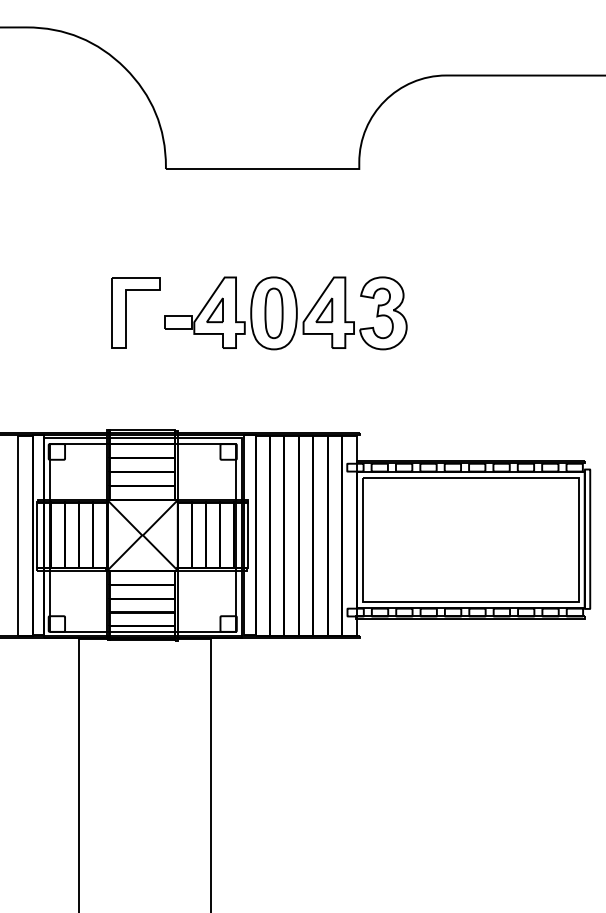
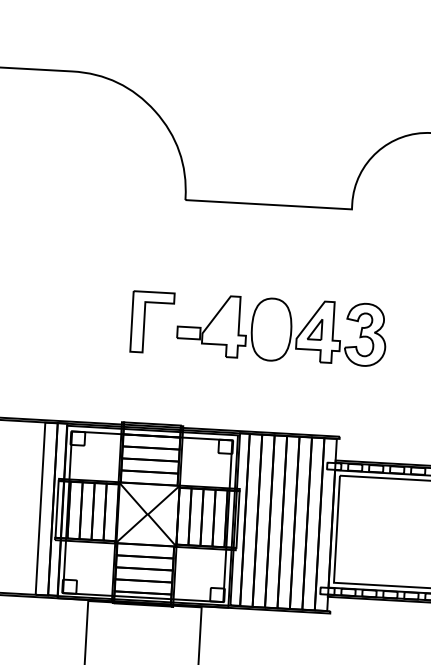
part: (214, 310) -> (220, 324), removed
part: (273, 313) -> (271, 329), removed

